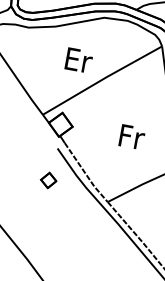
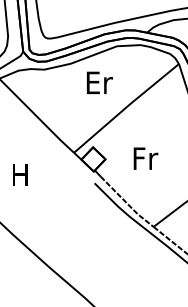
text: (78, 60) -> (99, 82), moved
text: (131, 136) -> (145, 158), moved
part: (48, 180) -> (91, 216), removed

